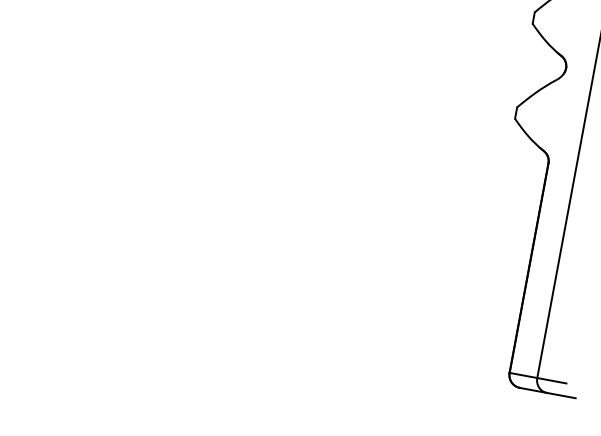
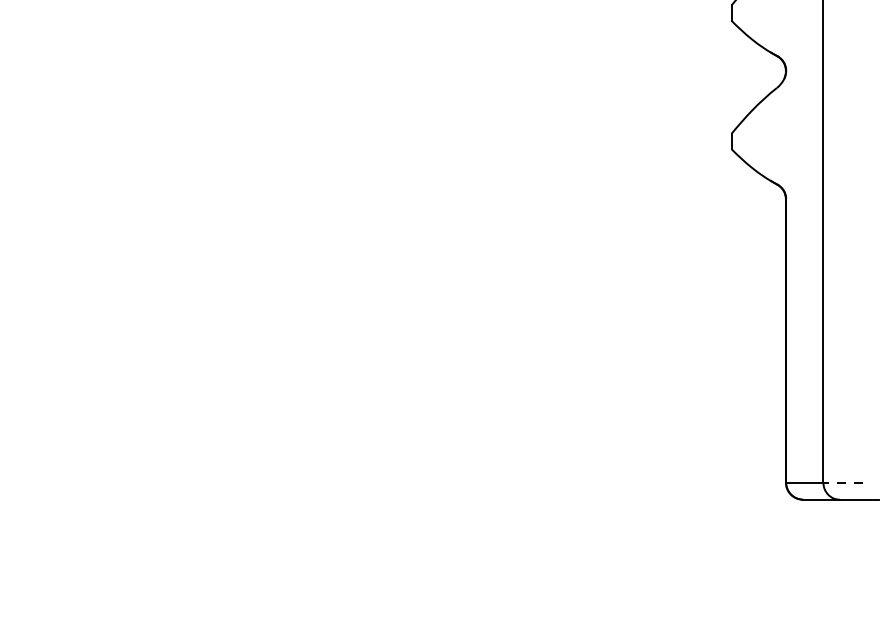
line: (552, 380) -> (843, 482), solid -> dashed

